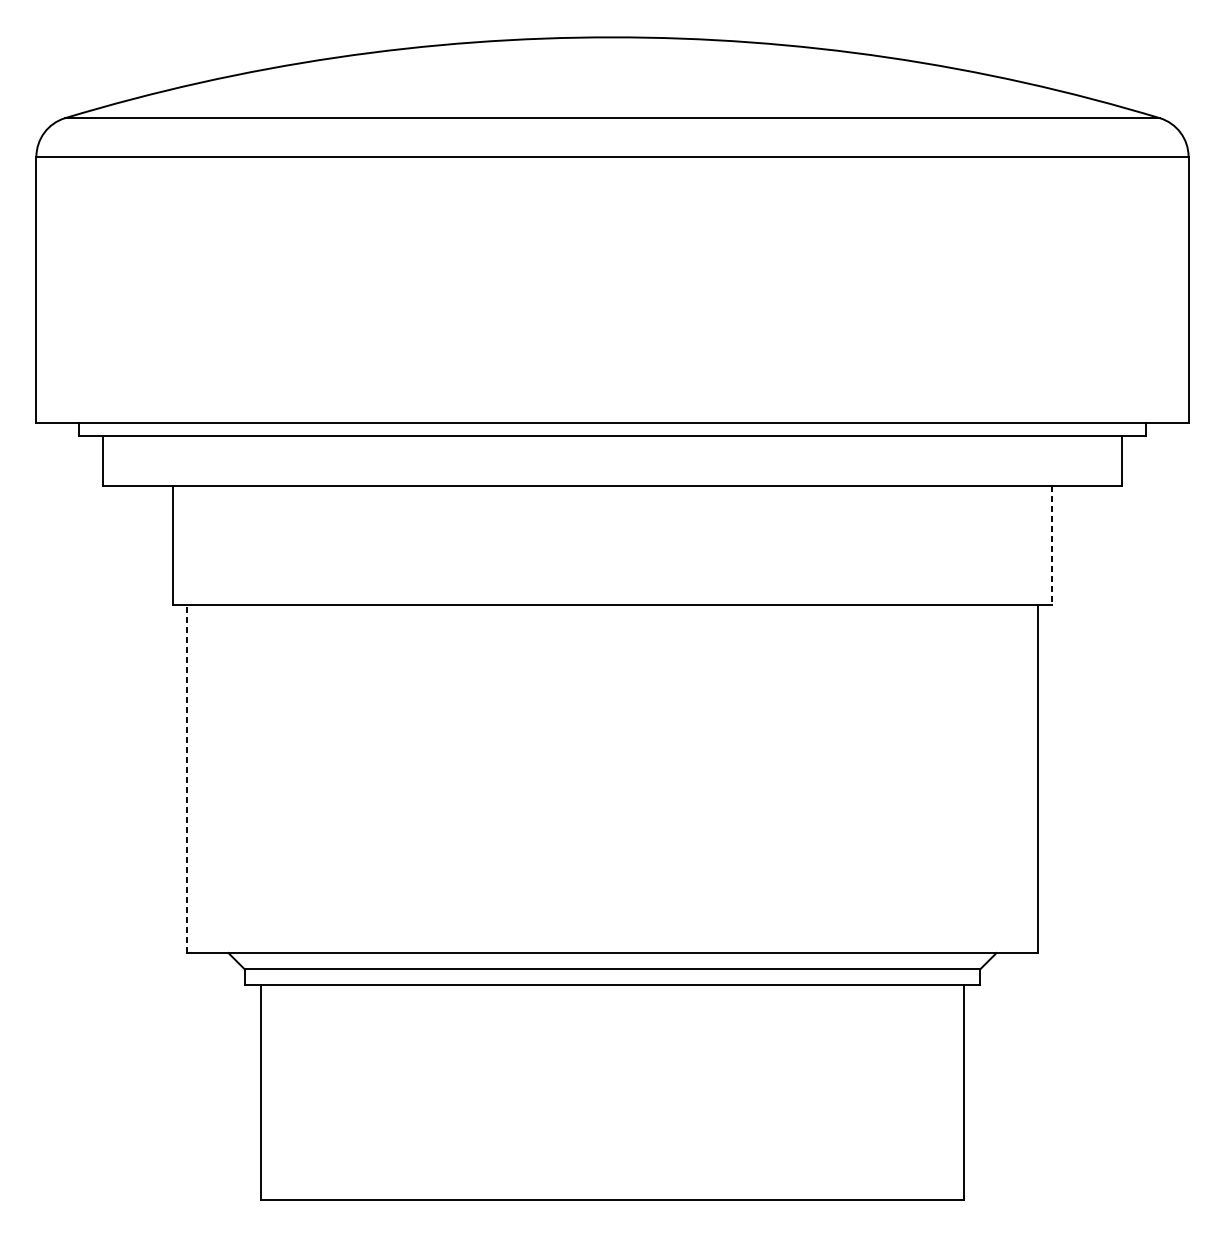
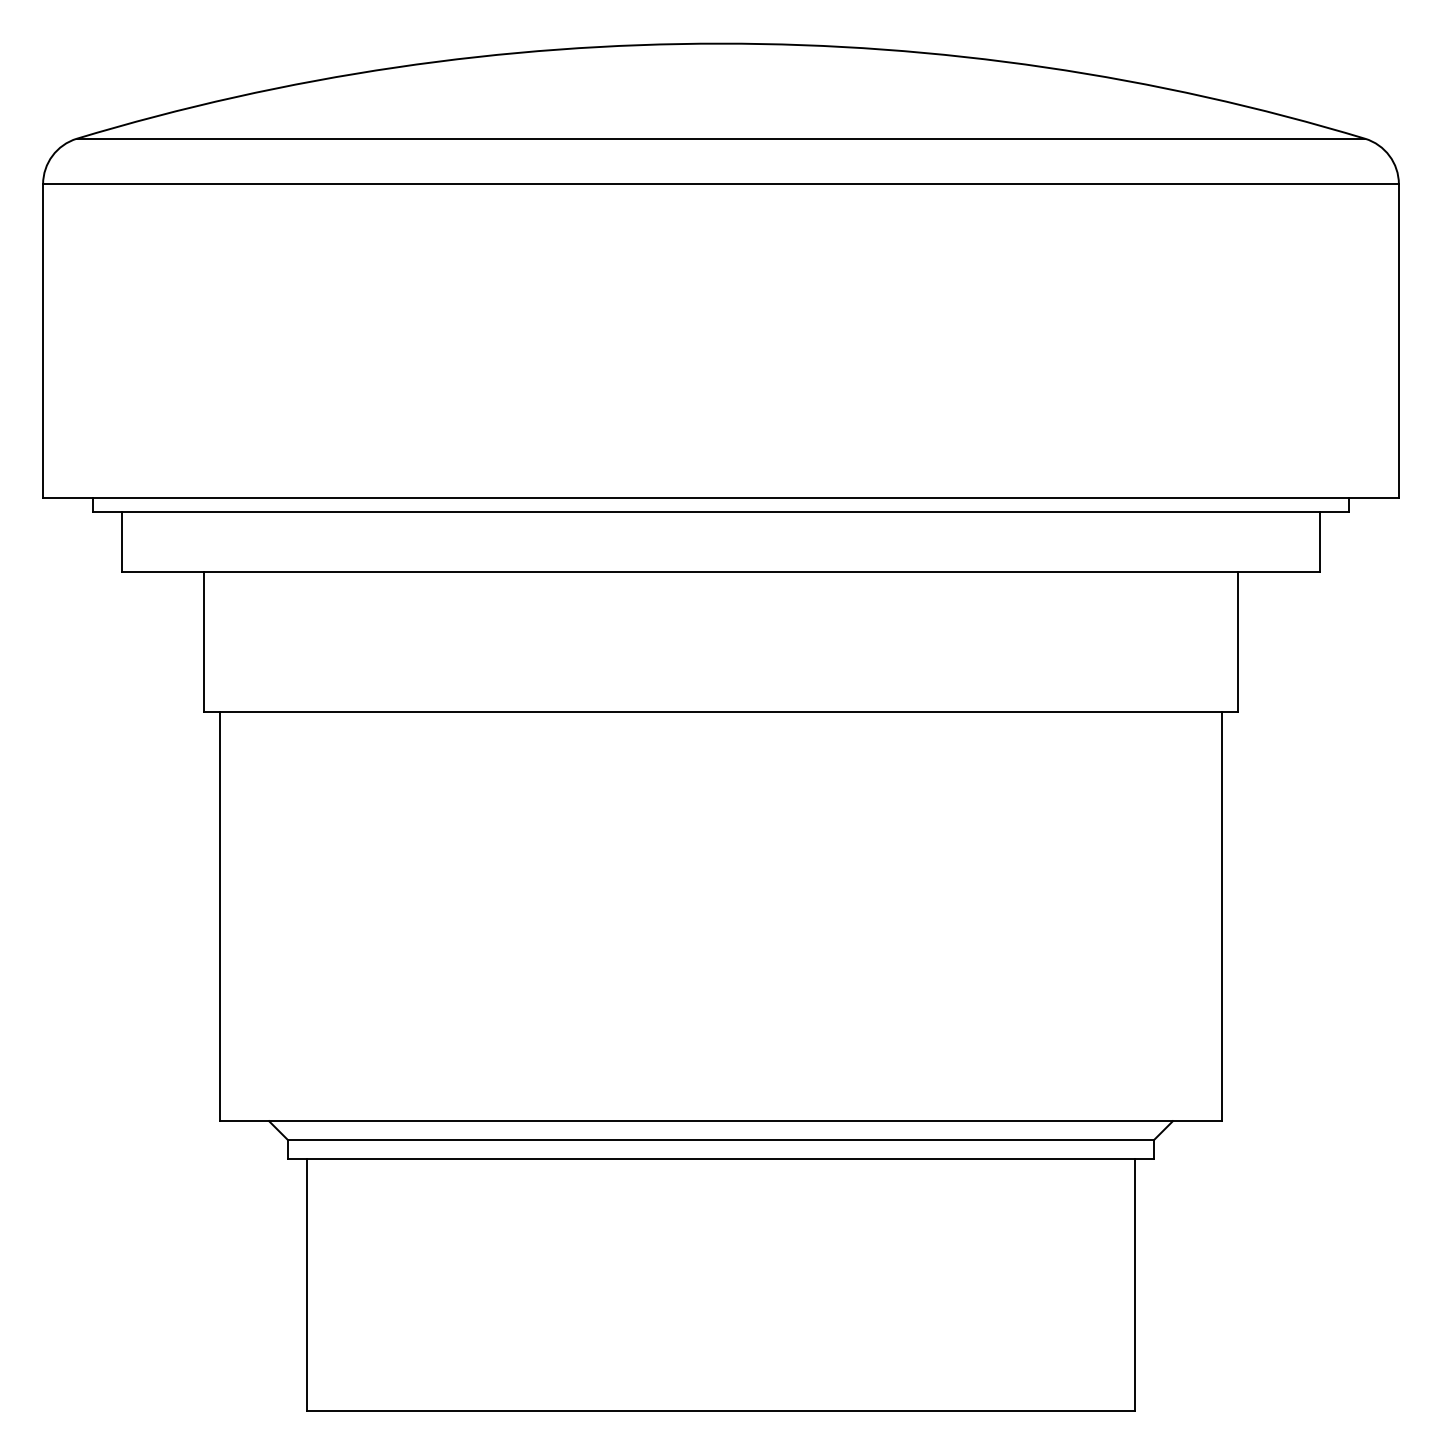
line: (1052, 546) -> (1238, 642), dashed -> solid
line: (187, 779) -> (220, 916), dashed -> solid

